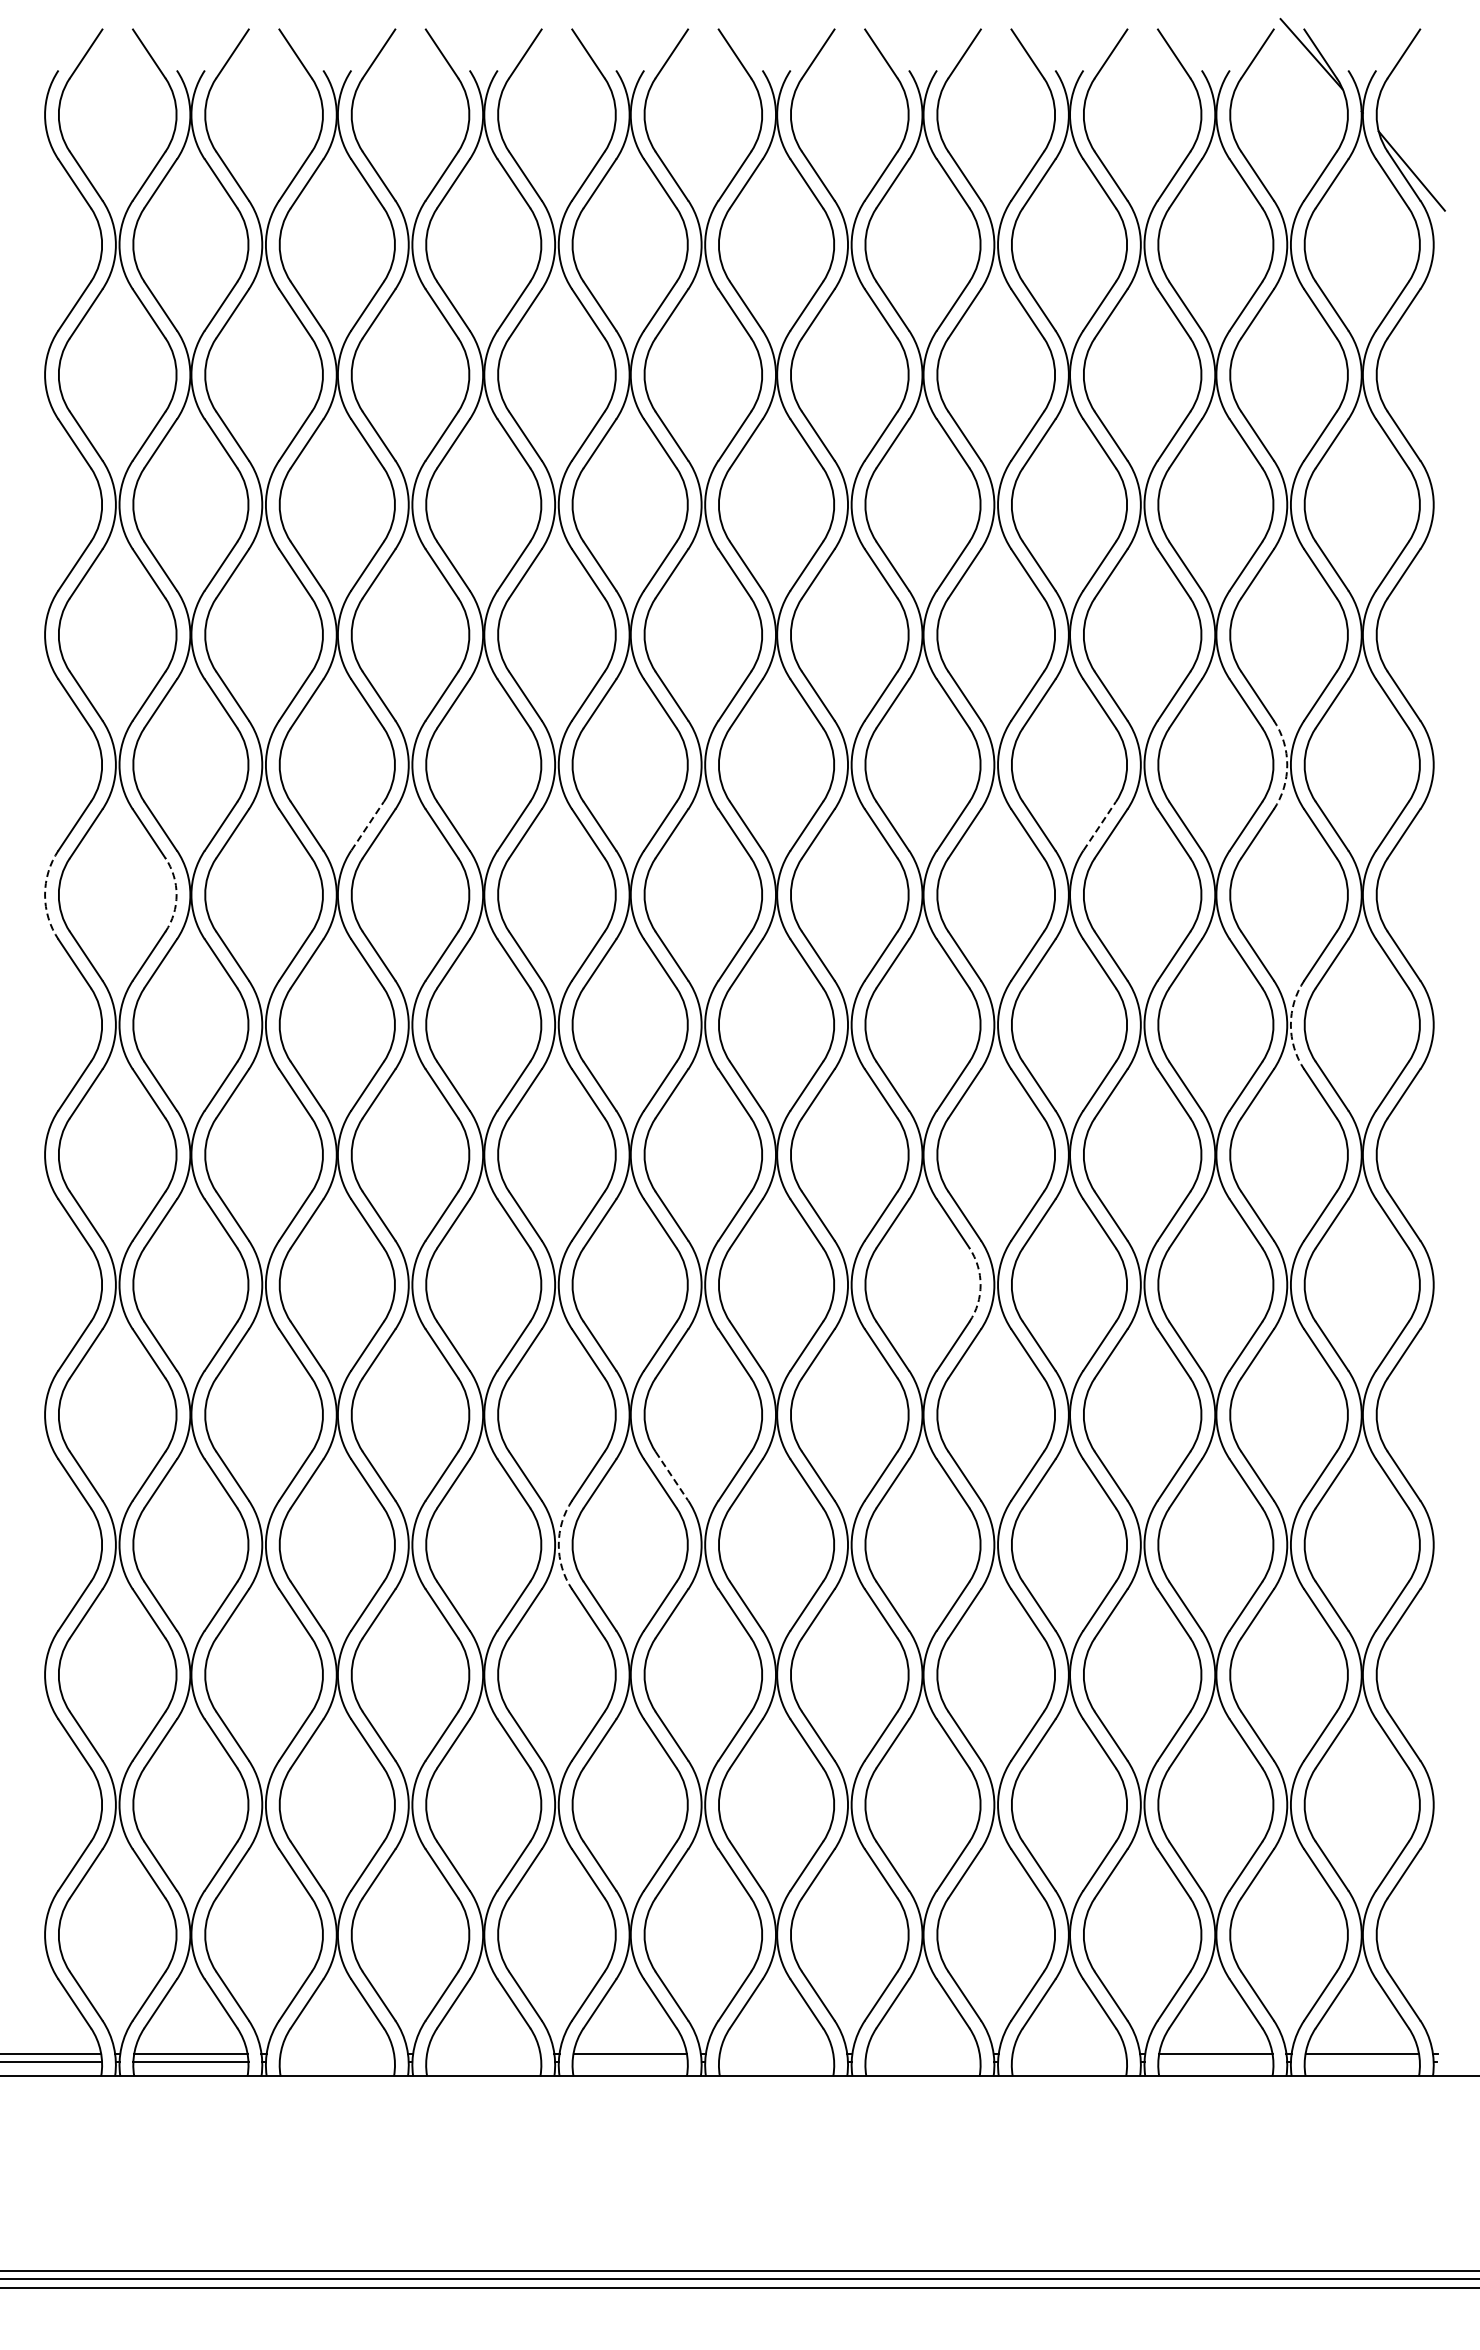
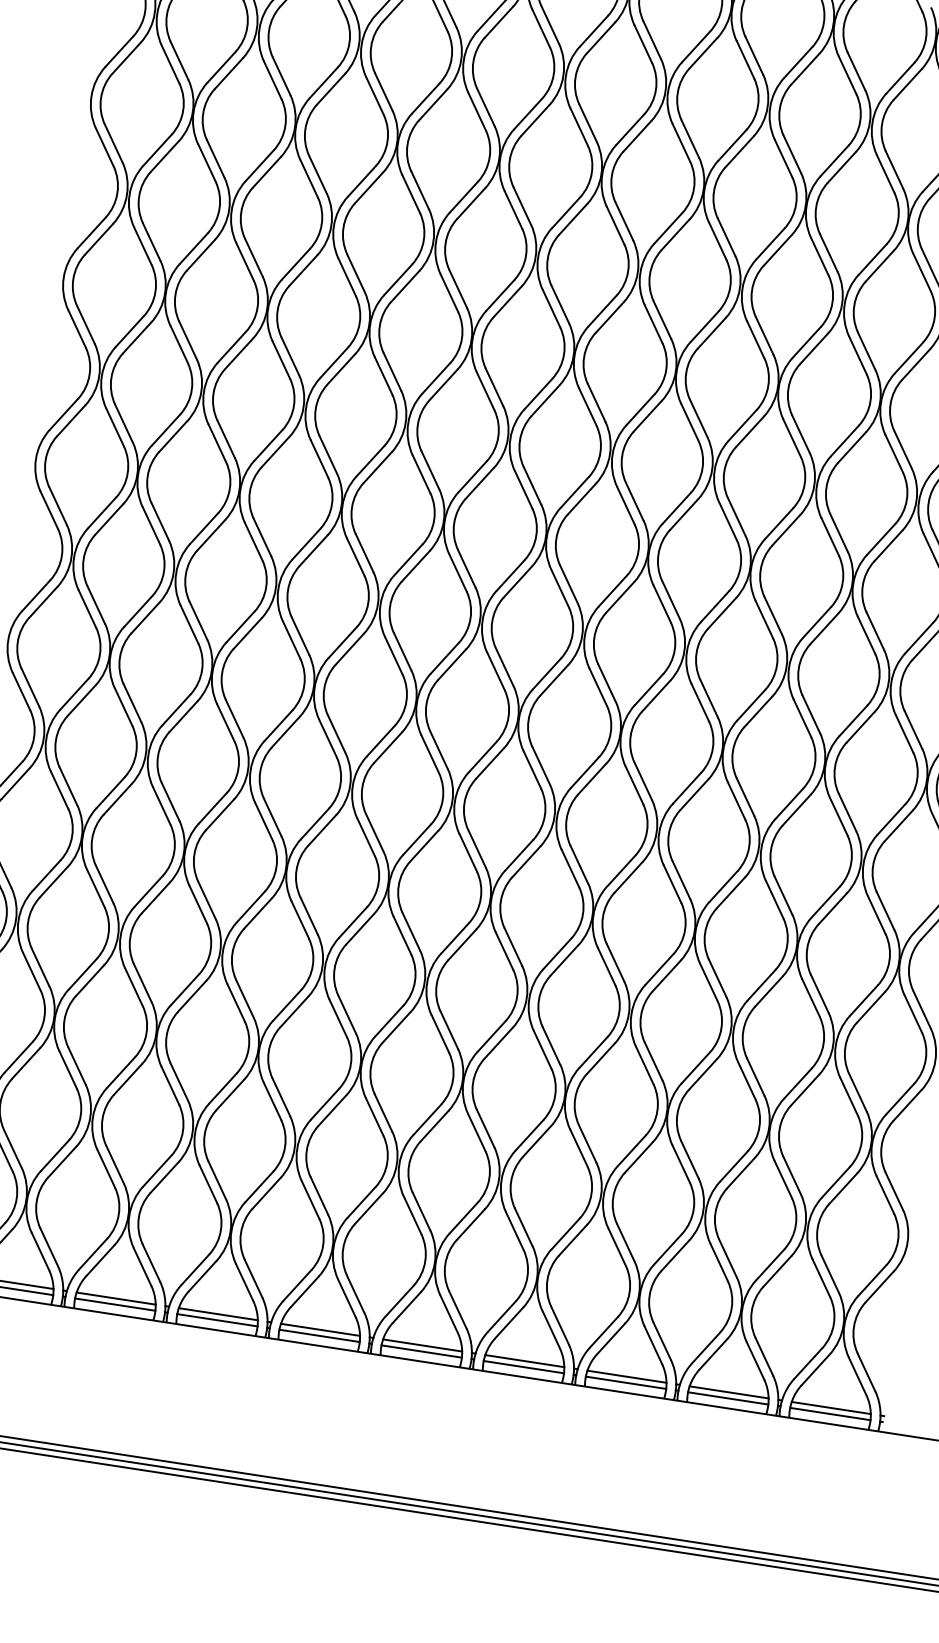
arc: (1287, 765) -> (916, 501), dashed -> solid
line: (367, 825) -> (268, 445), dashed -> solid
line: (1099, 825) -> (779, 523), dashed -> solid
arc: (45, 894) -> (36, 458), dashed -> solid
arc: (176, 894) -> (127, 472), dashed -> solid
arc: (1290, 1025) -> (890, 683), dashed -> solid
arc: (980, 1285) -> (646, 831), dashed -> solid
line: (672, 1476) -> (411, 931), dashed -> solid
arc: (558, 1545) -> (324, 967), dashed -> solid
line: (336, 2053) -> (115, 1298), added
line: (483, 2053) -> (218, 1314), added
line: (776, 2053) -> (422, 1345), added
line: (922, 2053) -> (524, 1361), added
line: (1069, 2053) -> (627, 1376), added
line: (336, 2062) -> (114, 1304), added
line: (483, 2062) -> (217, 1320), added
line: (629, 2062) -> (319, 1336), added
line: (776, 2062) -> (421, 1351), added
line: (922, 2062) -> (523, 1367), added
line: (1069, 2062) -> (626, 1383), added
line: (1215, 2062) -> (727, 1398), added
line: (1361, 2062) -> (829, 1414), added

